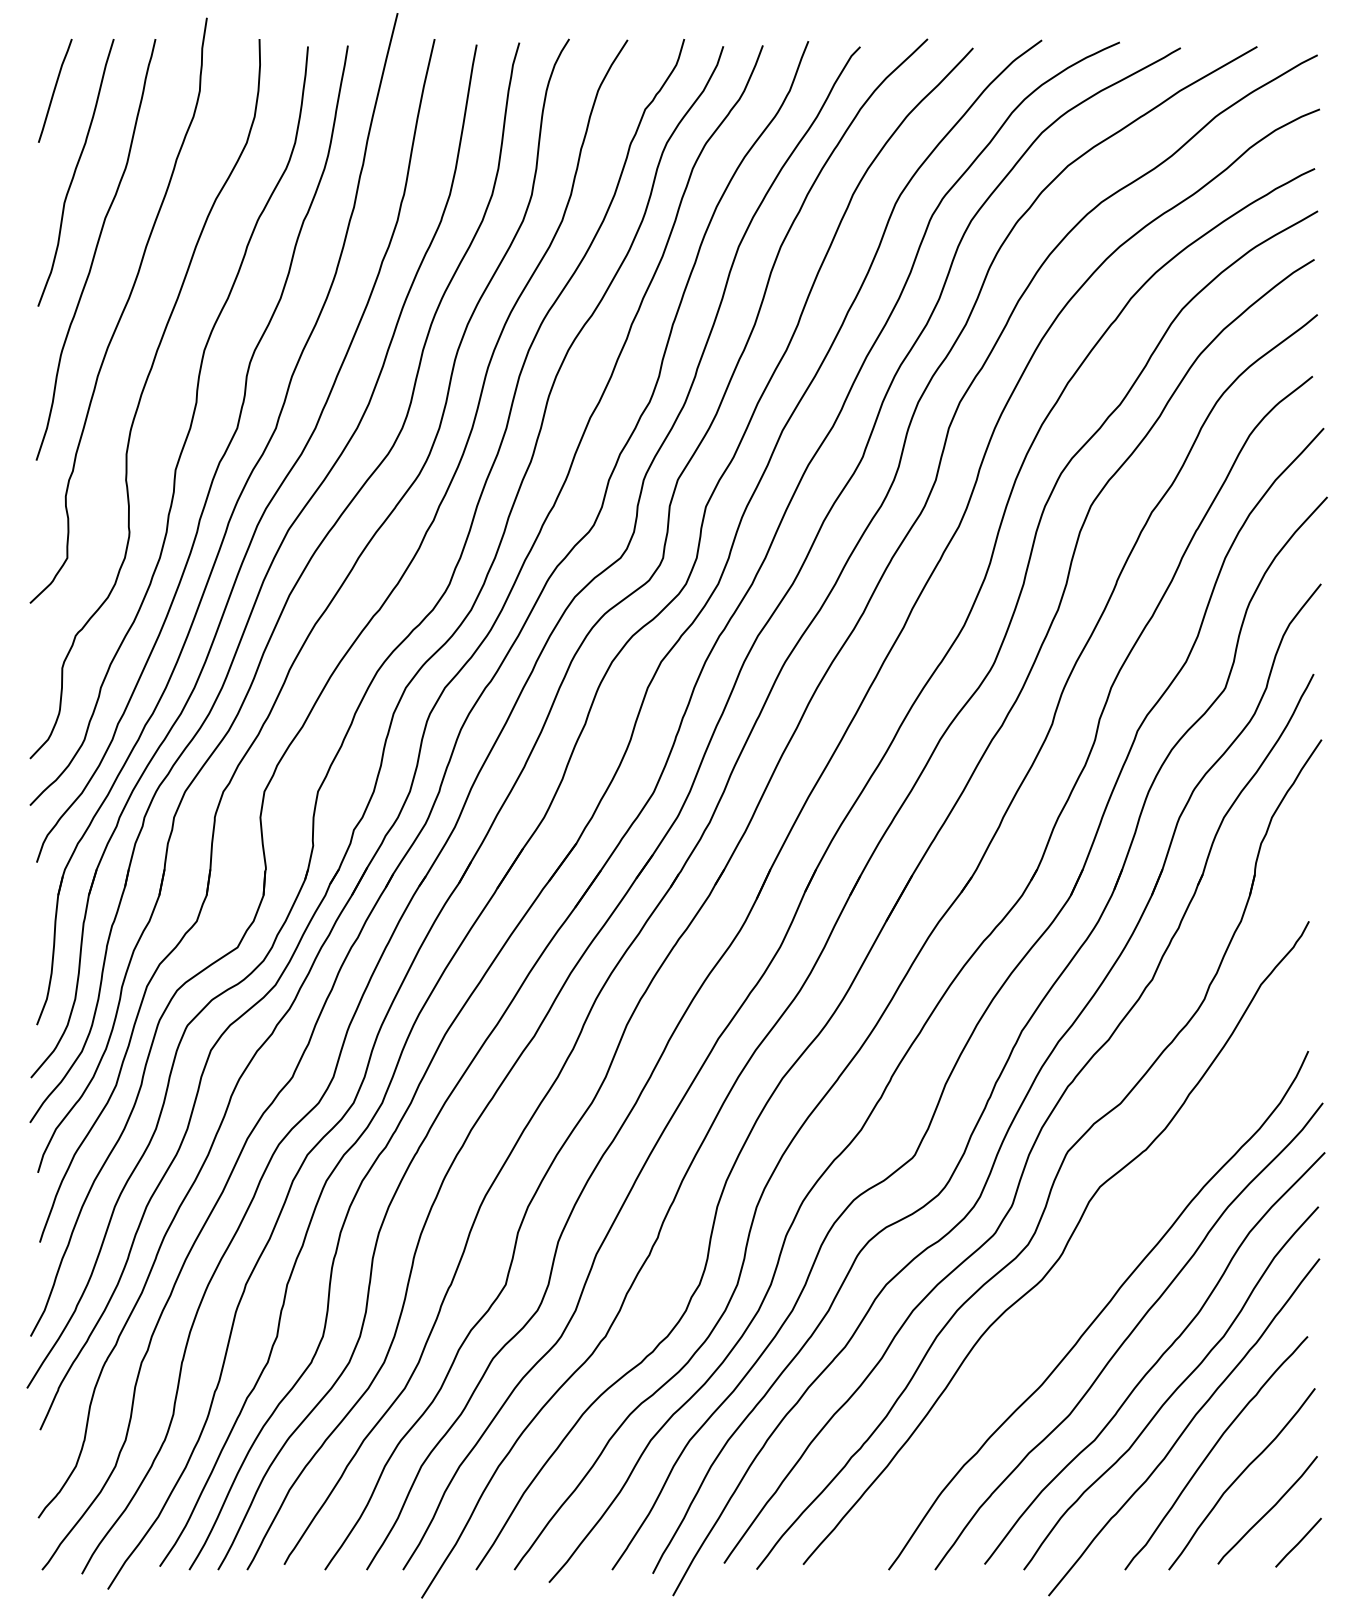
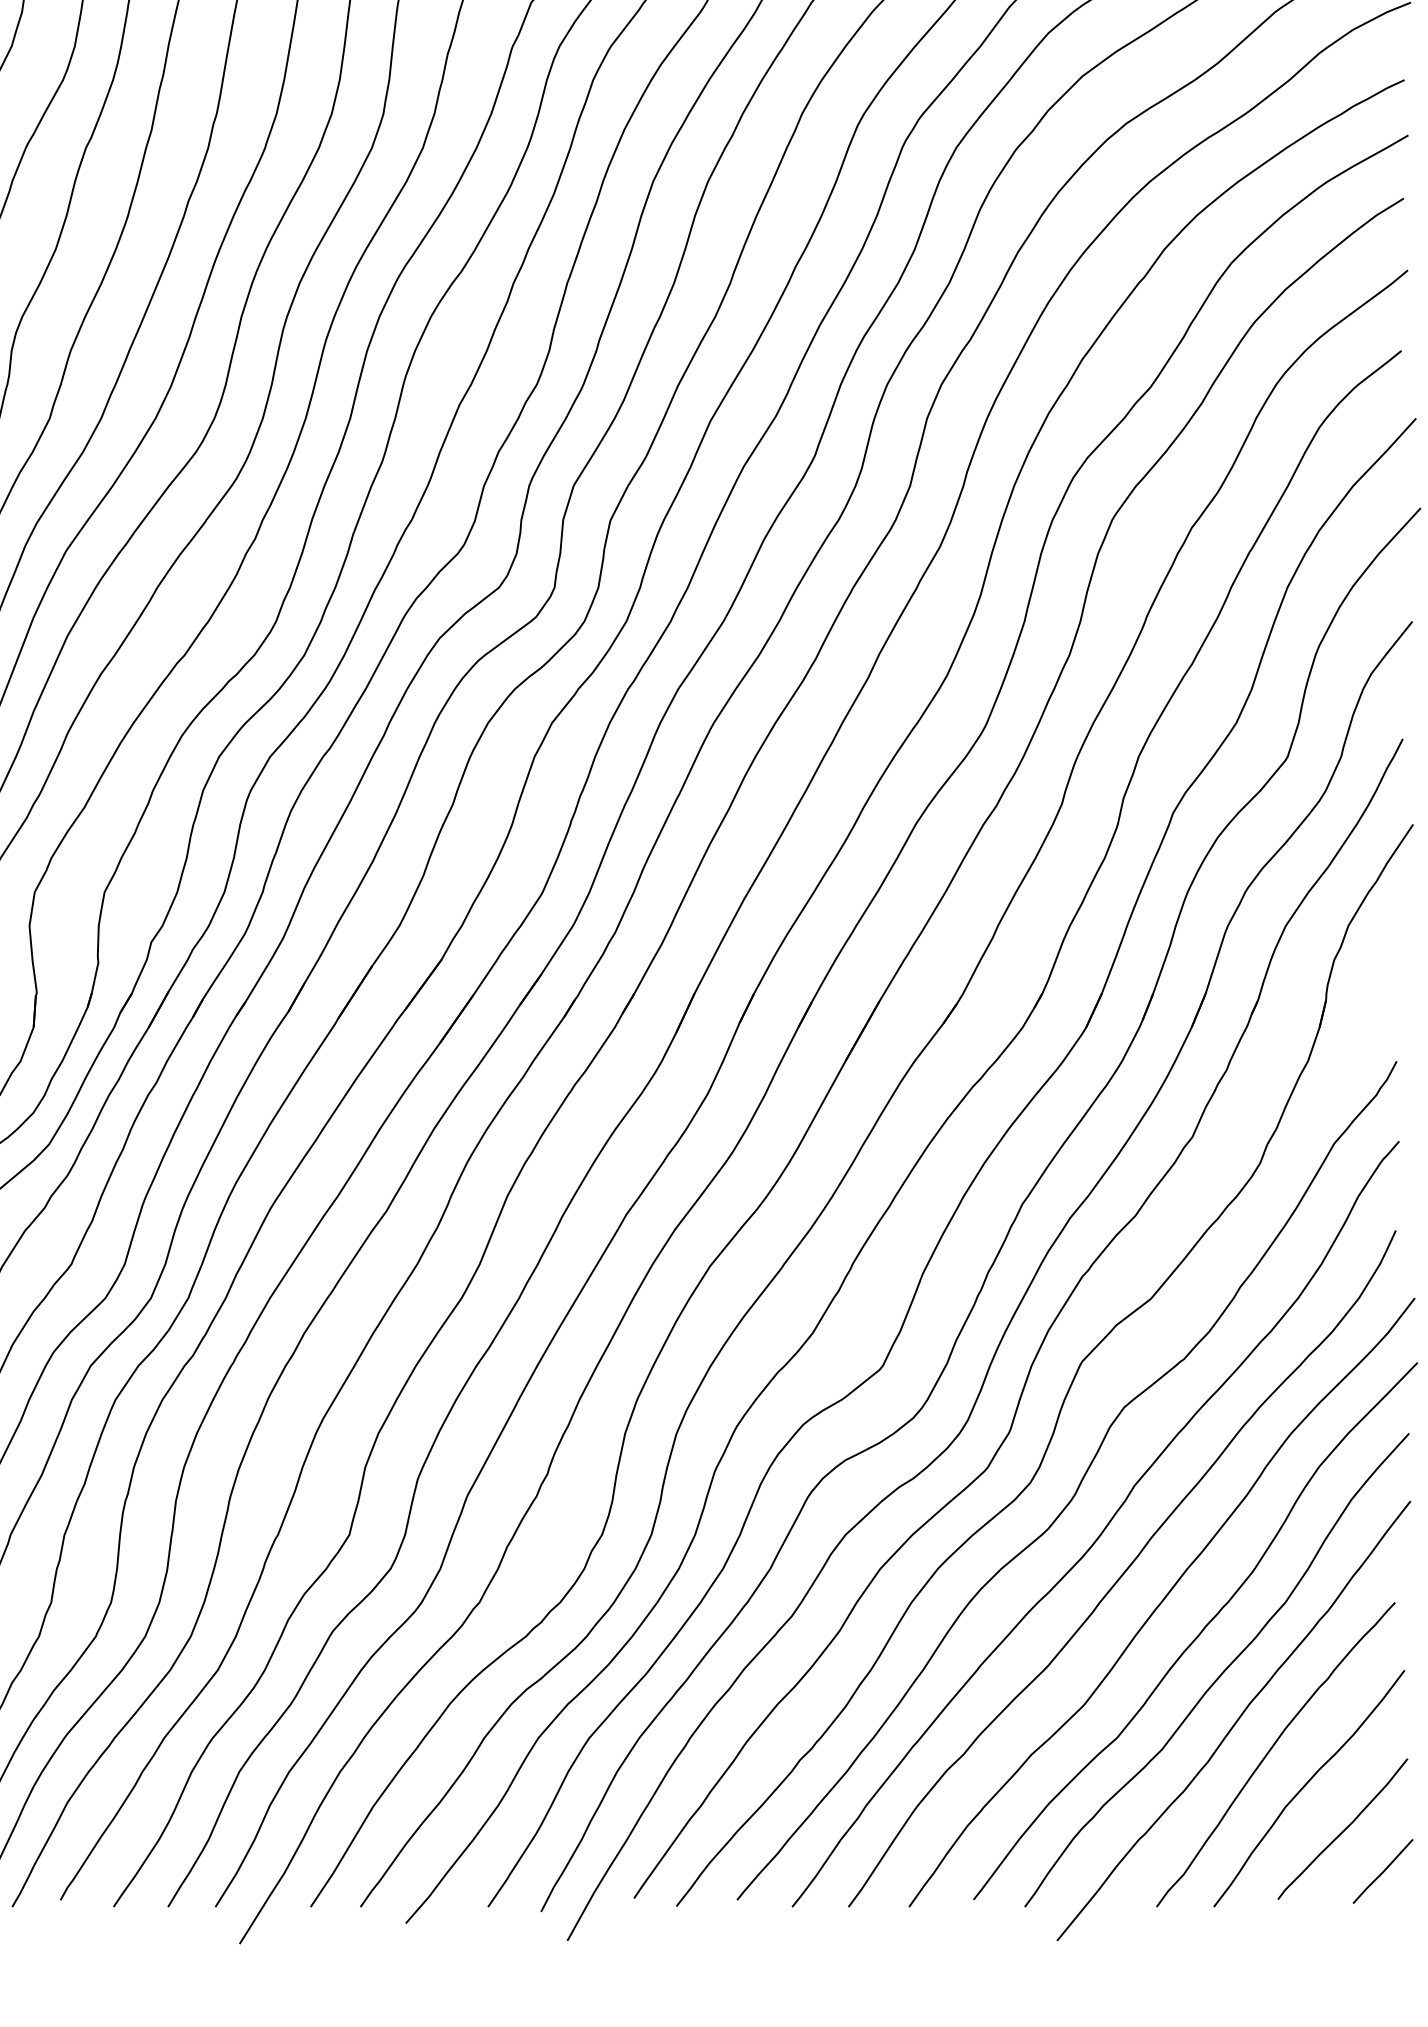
curve: (1083, 1280) -> (1102, 1529), added

